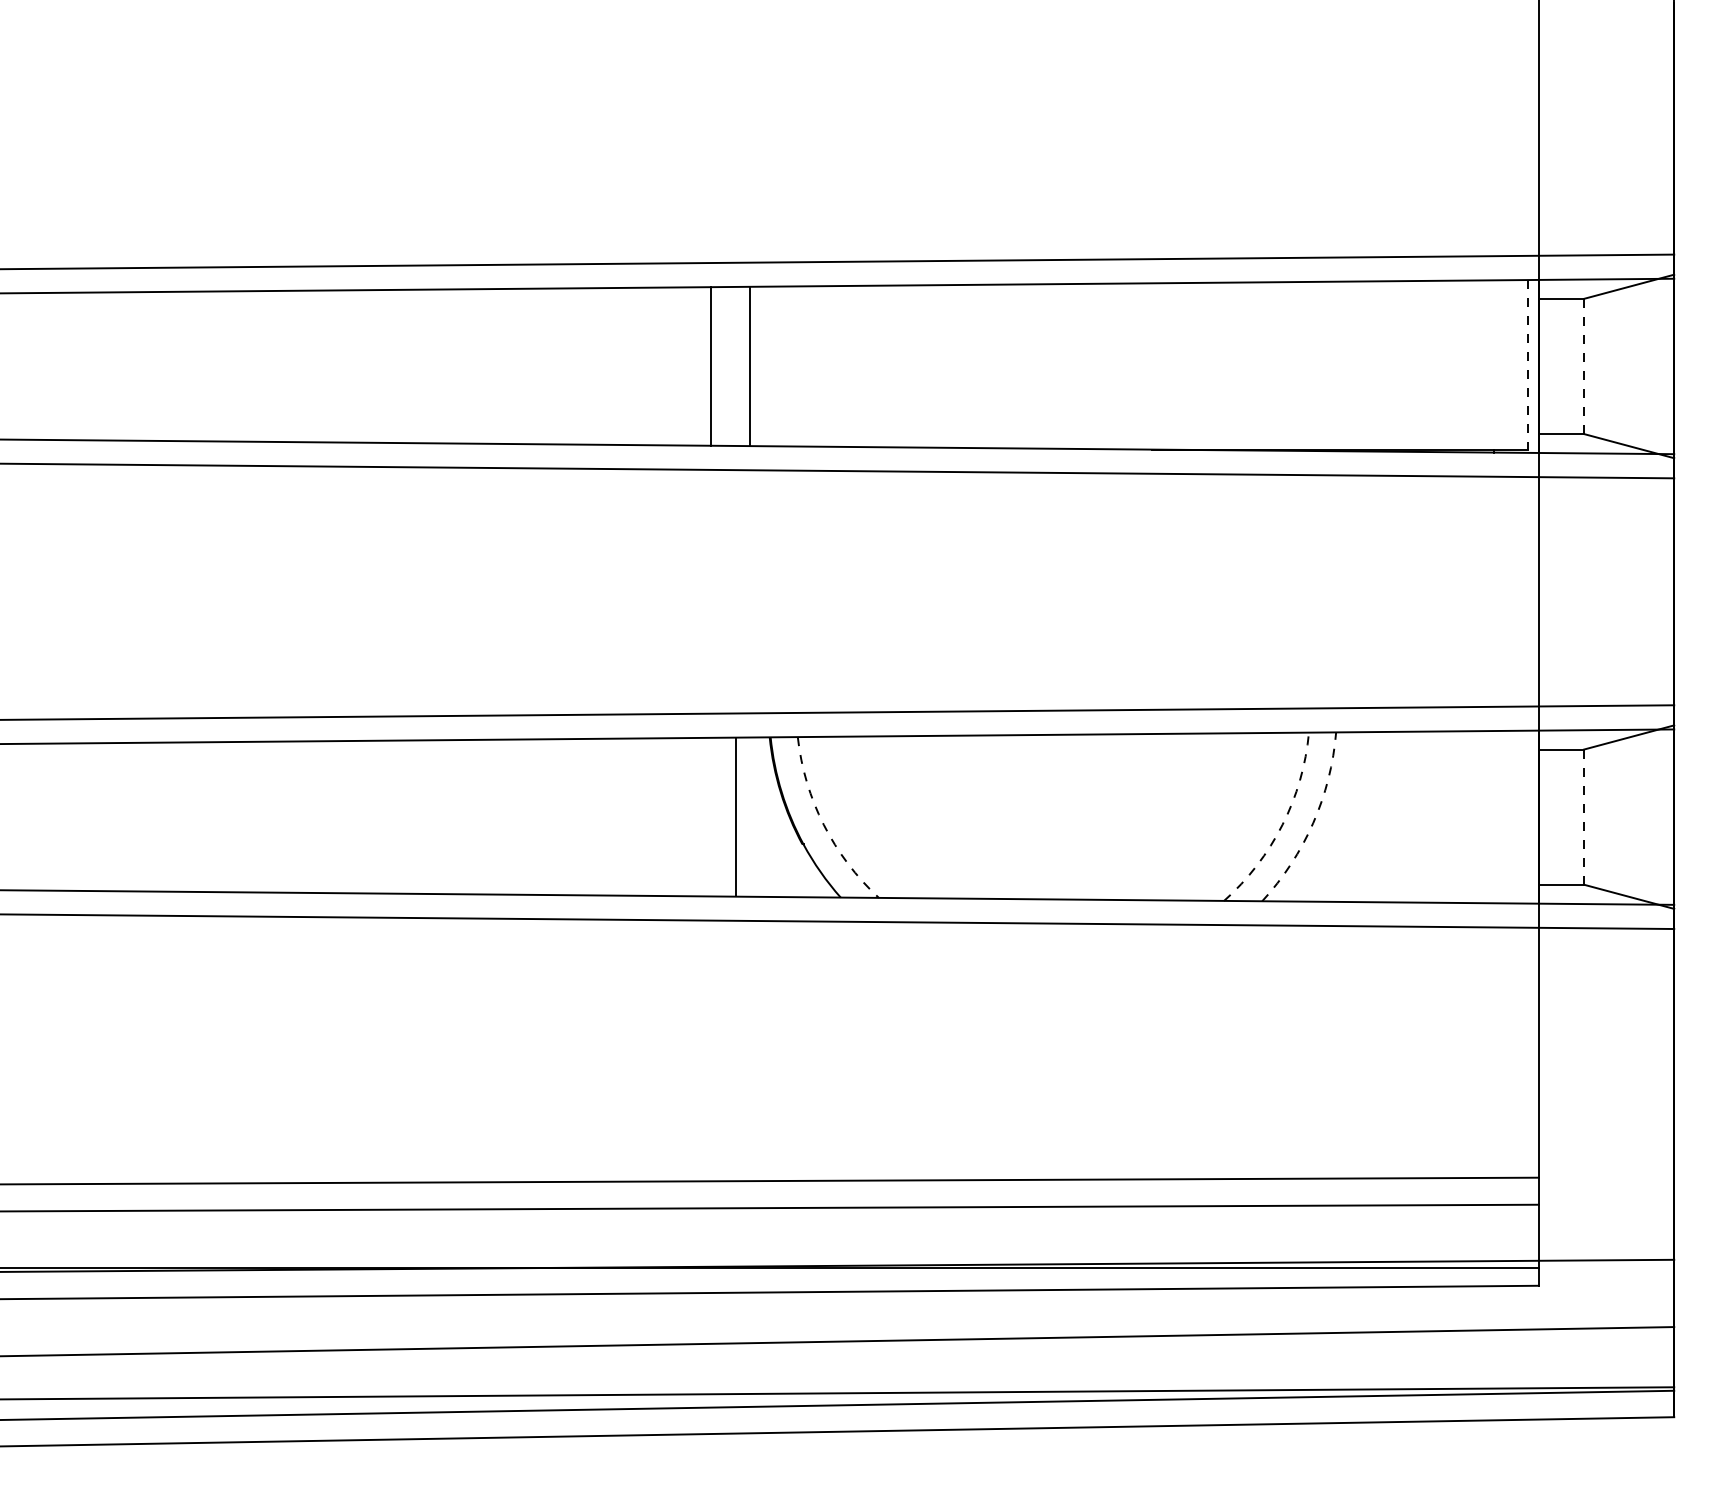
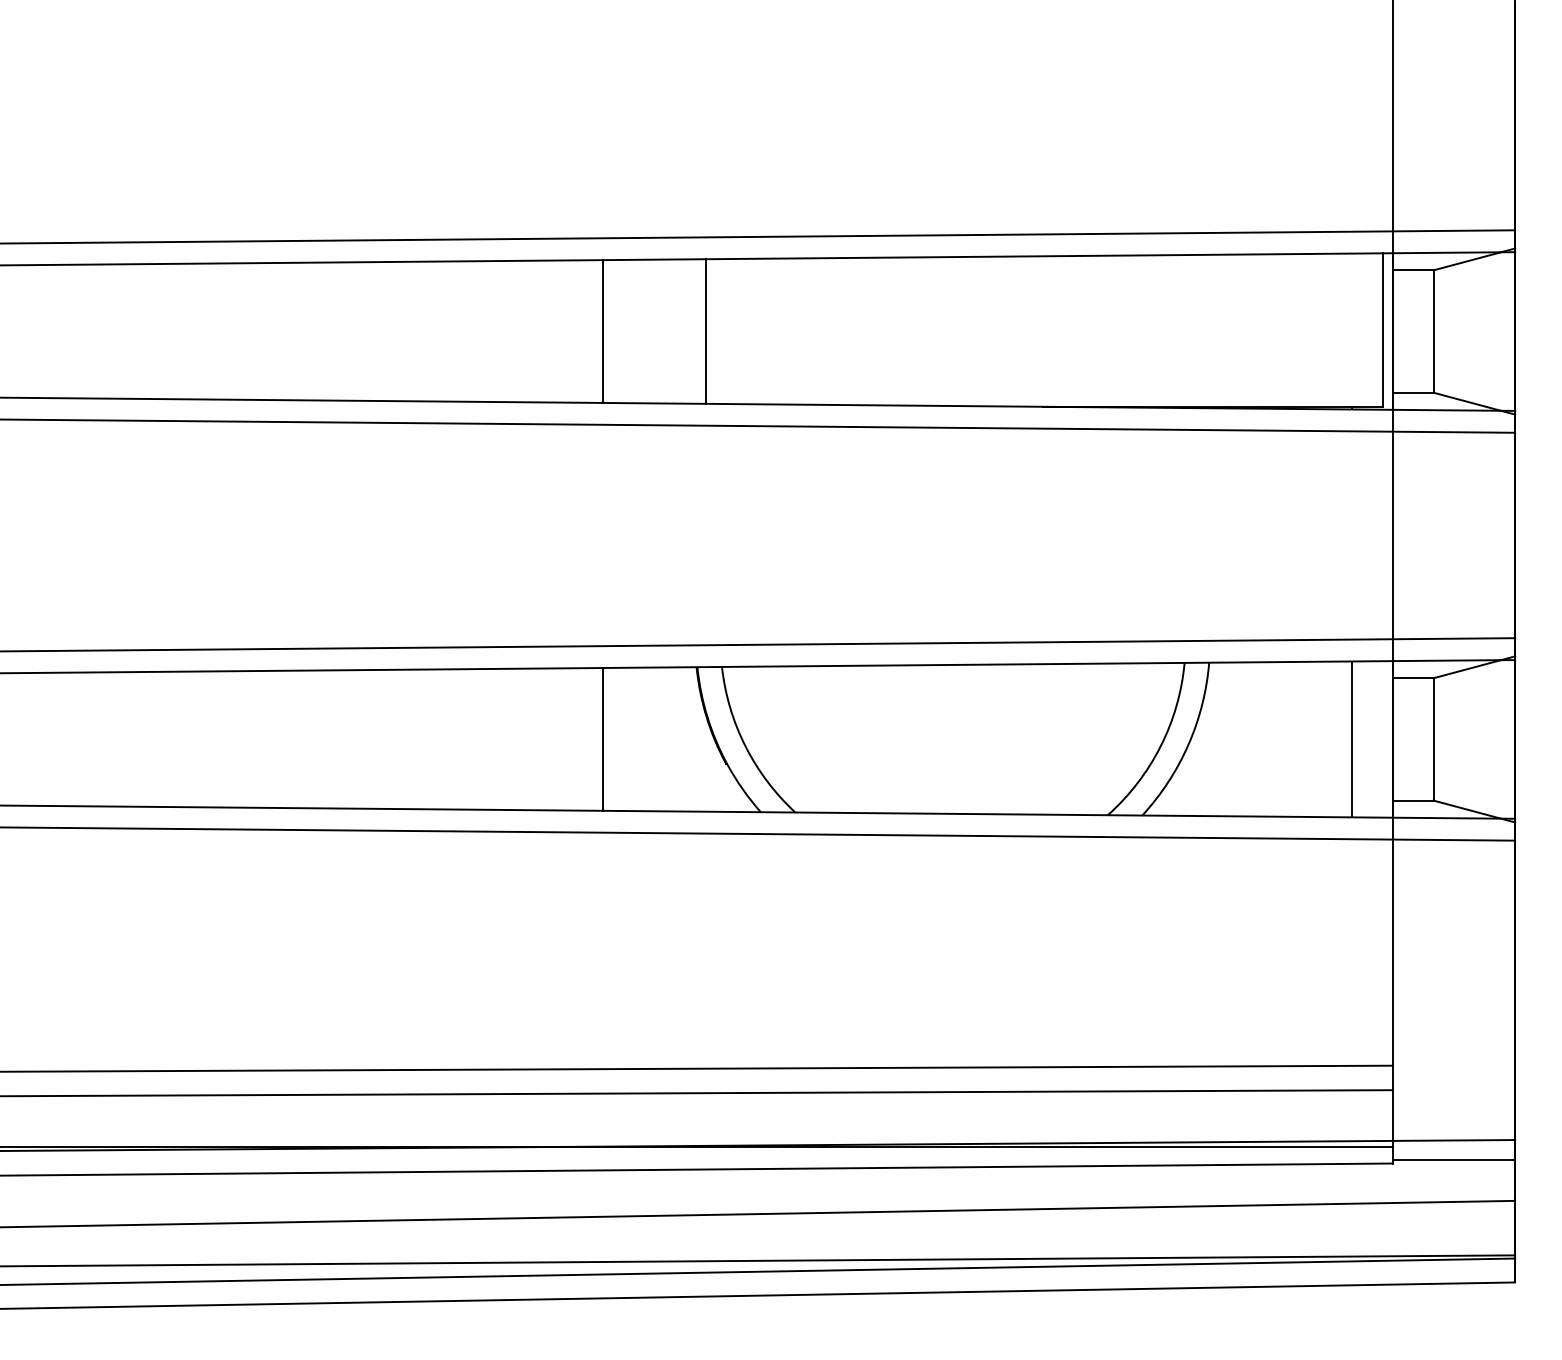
line: (1528, 364) -> (1383, 329), dashed -> solid
line: (710, 366) -> (705, 331), moved
line: (749, 366) -> (602, 331), moved
line: (1584, 366) -> (1433, 331), dashed -> solid
line: (735, 817) -> (602, 739), moved
line: (1493, 817) -> (1351, 739), added
line: (1584, 817) -> (1433, 739), dashed -> solid
arc: (1313, 823) -> (1188, 745), dashed -> solid
arc: (823, 824) -> (745, 746), dashed -> solid
arc: (1282, 824) -> (1160, 746), dashed -> solid
line: (1606, 1281) -> (1453, 1159), added

